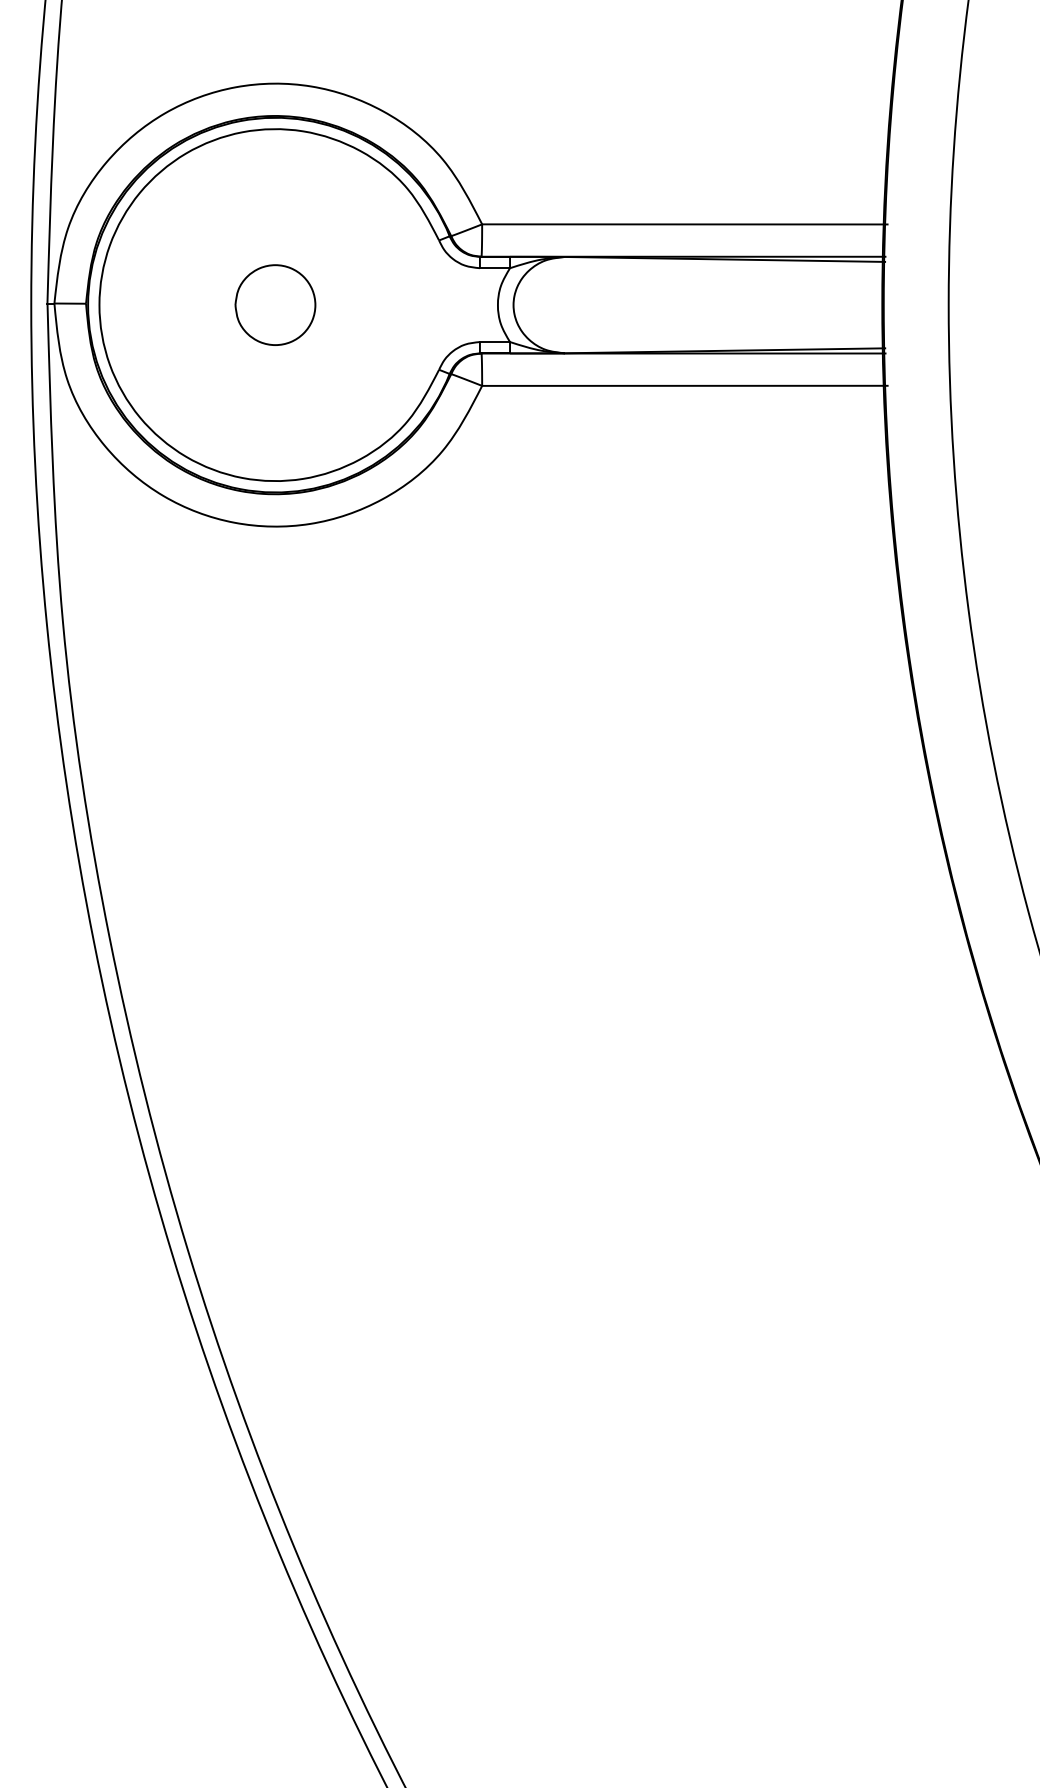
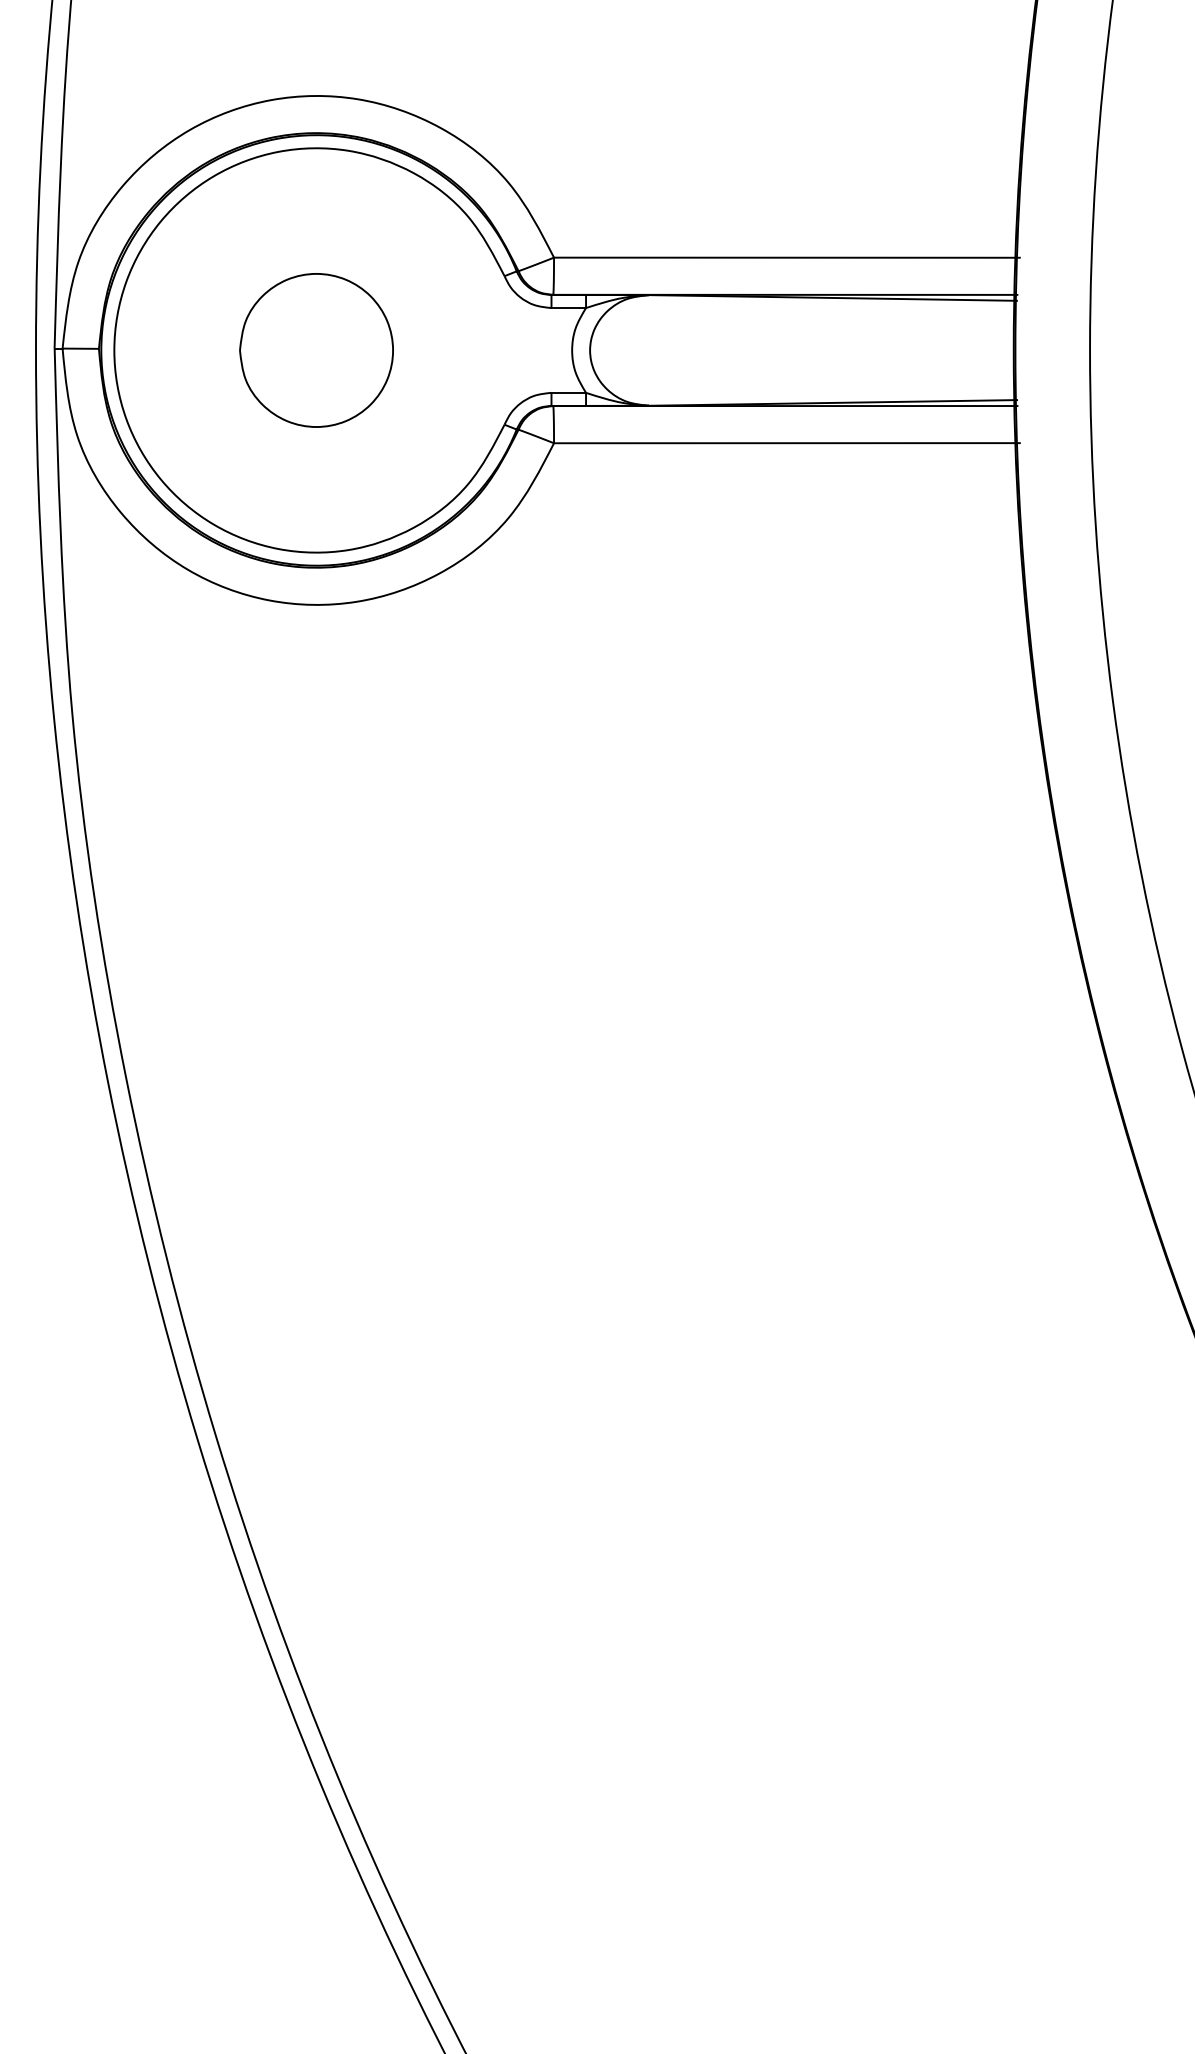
part: (275, 305) -> (316, 350), size x1.67

